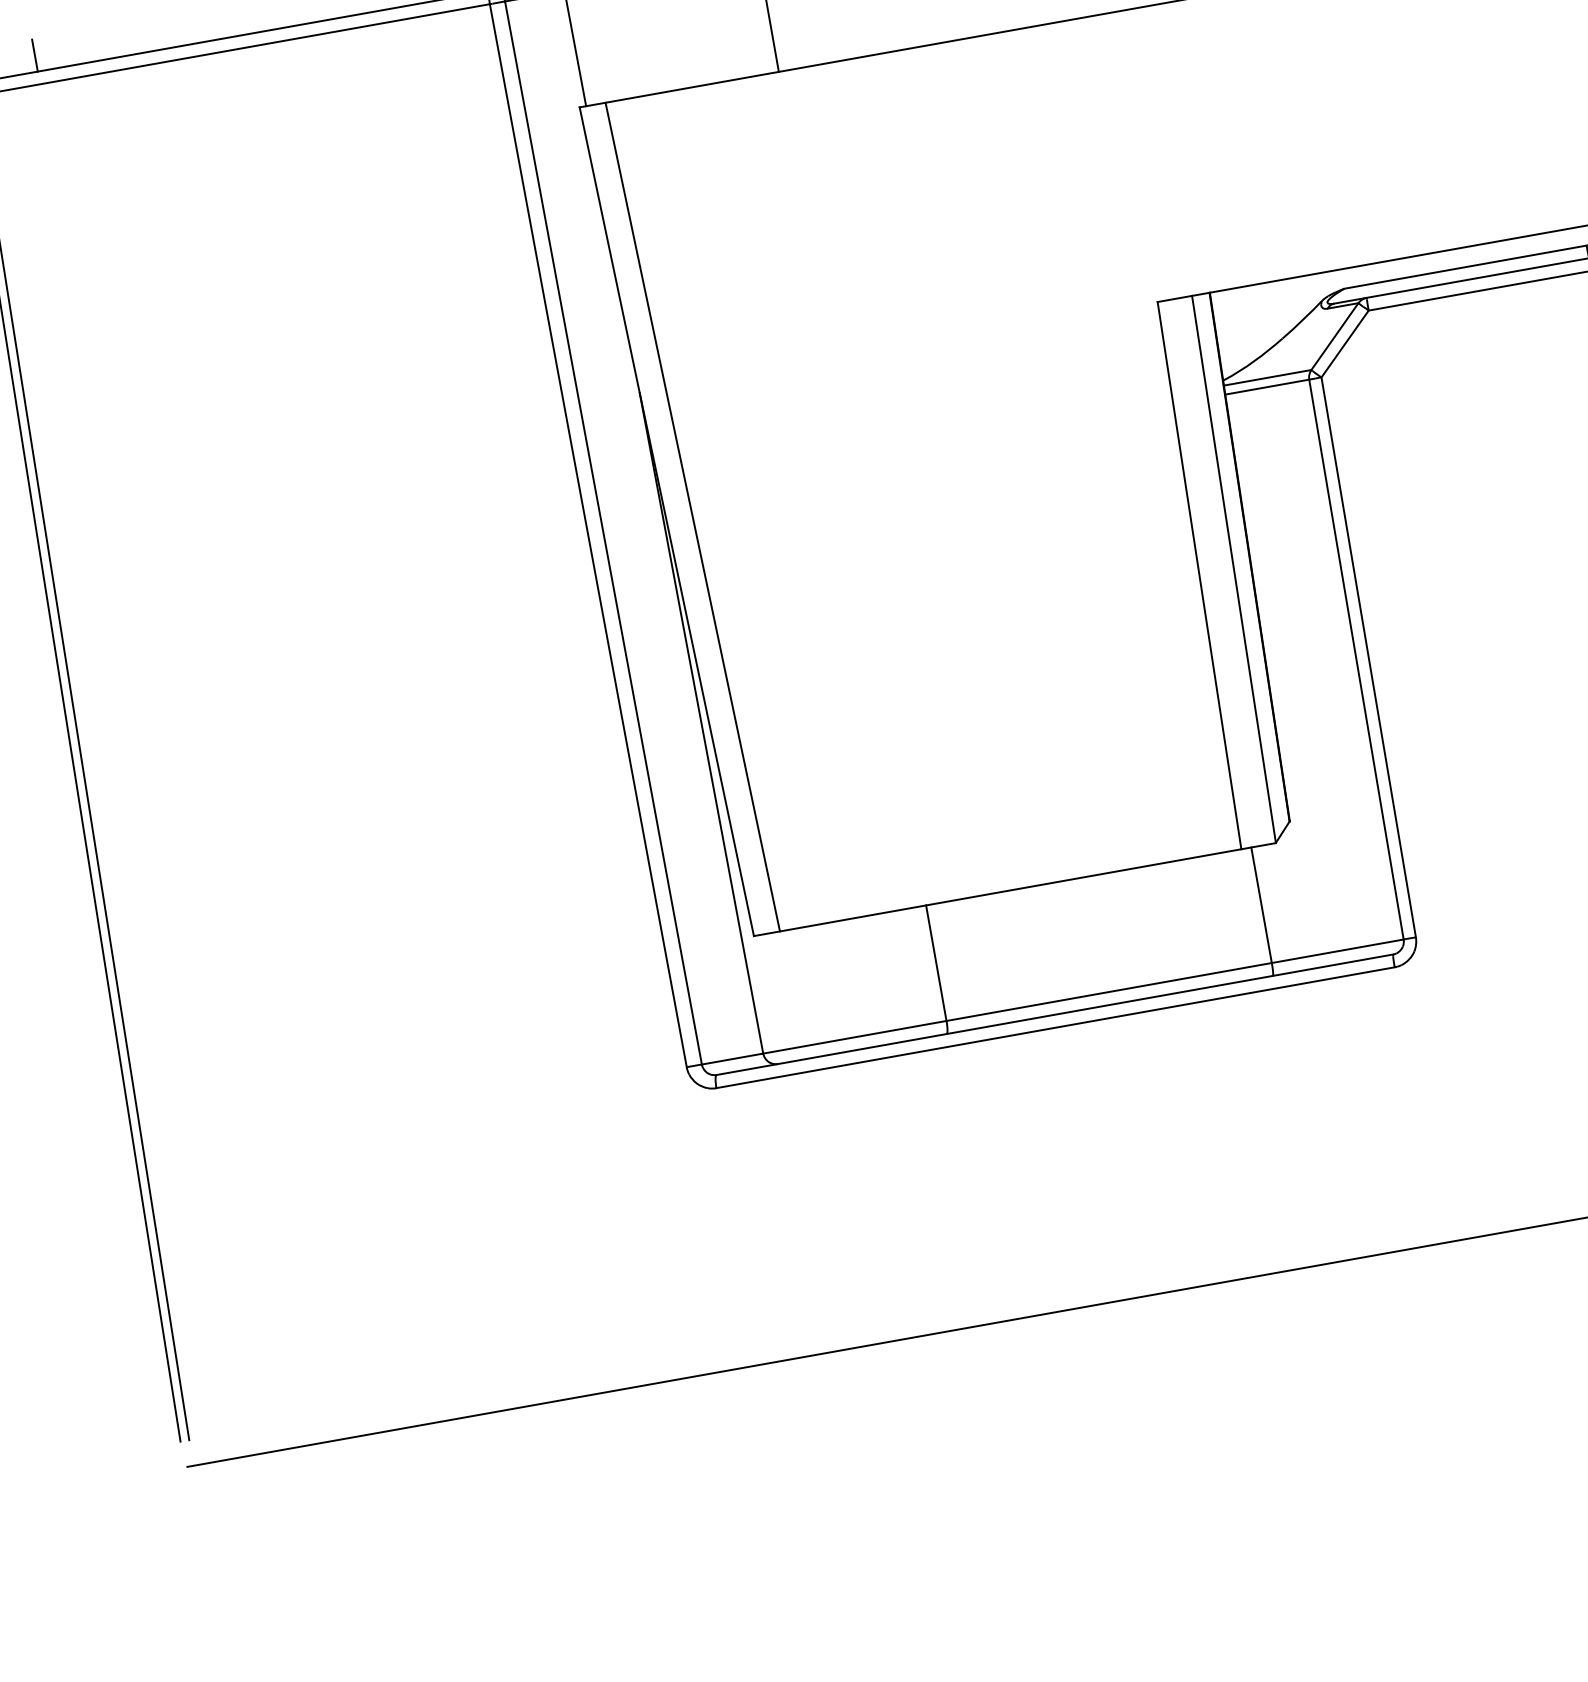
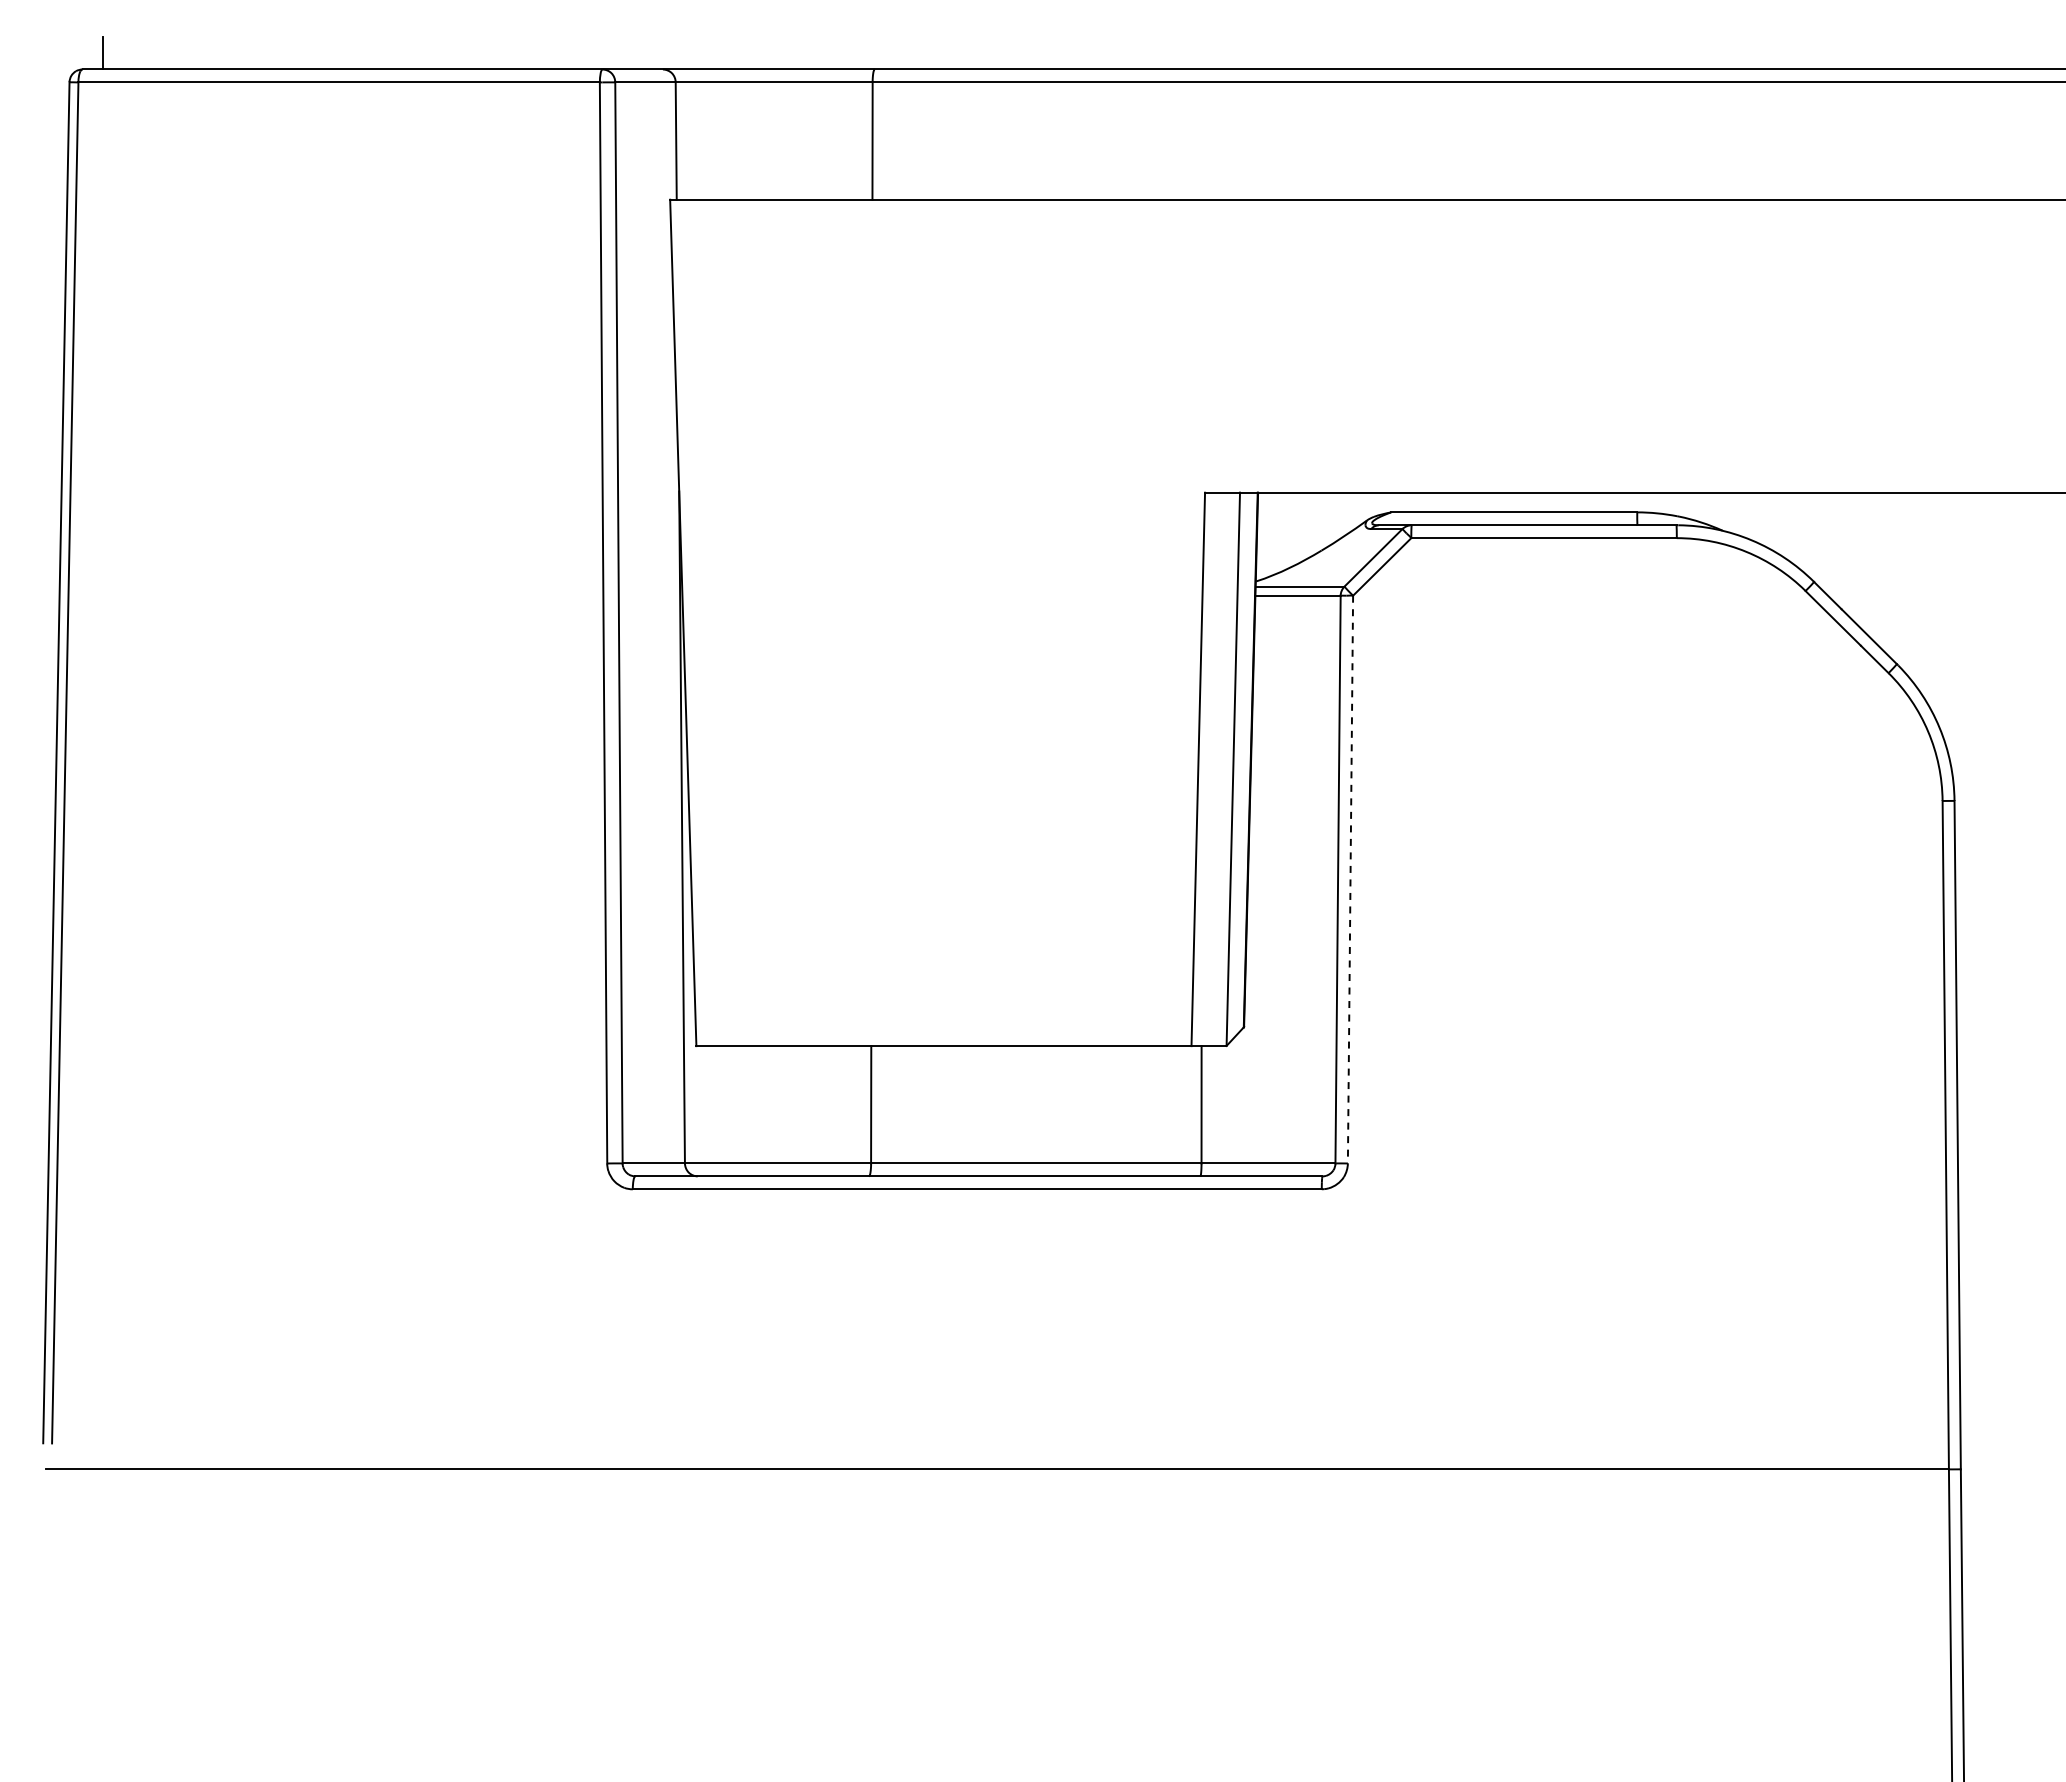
line: (34, 54) -> (142, 52), removed
line: (692, 516) -> (709, 622), removed
line: (1368, 657) -> (1350, 879), solid -> dashed

